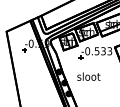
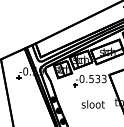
text: (88, 76) -> (92, 104), moved

